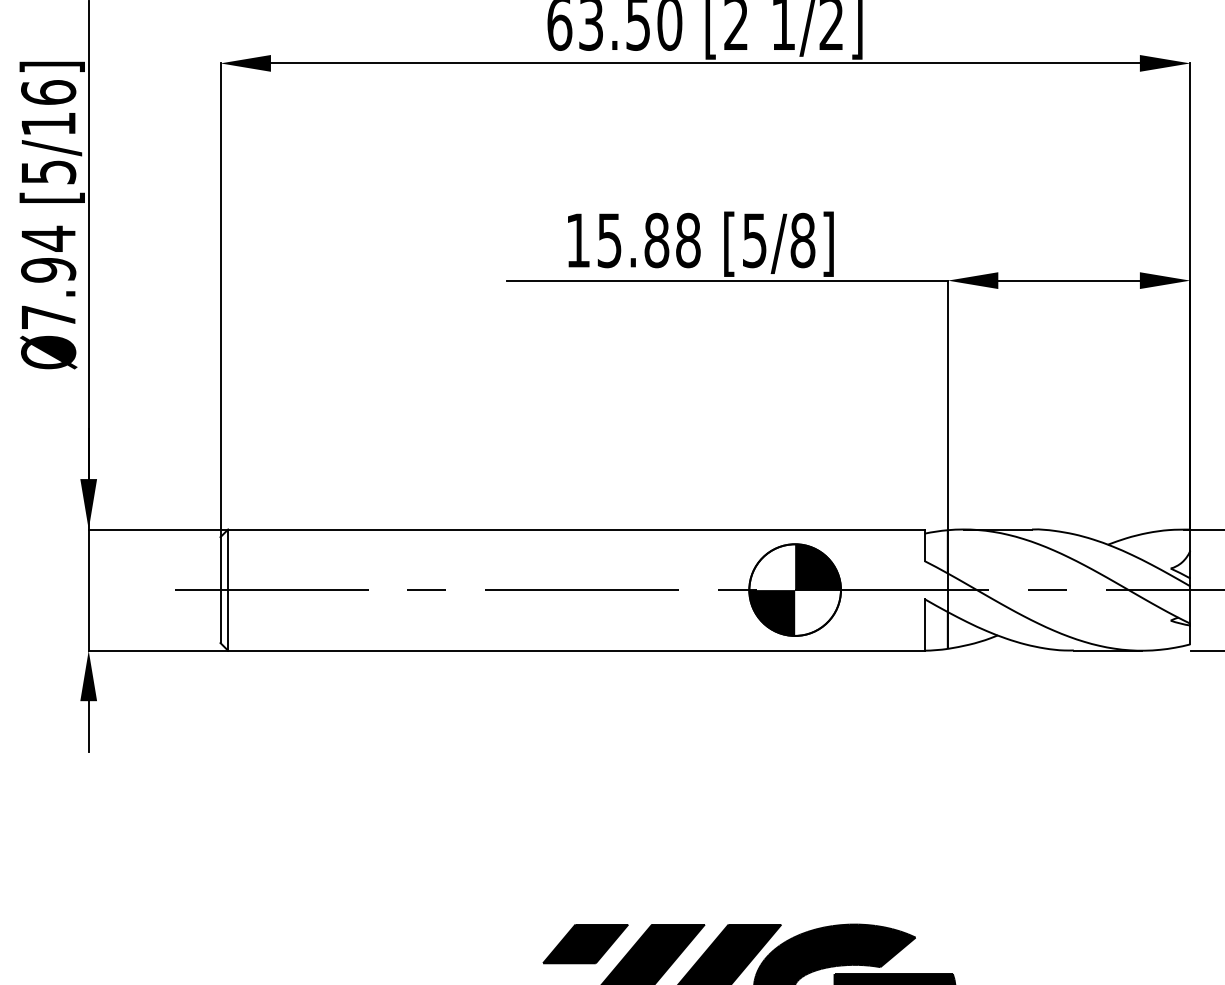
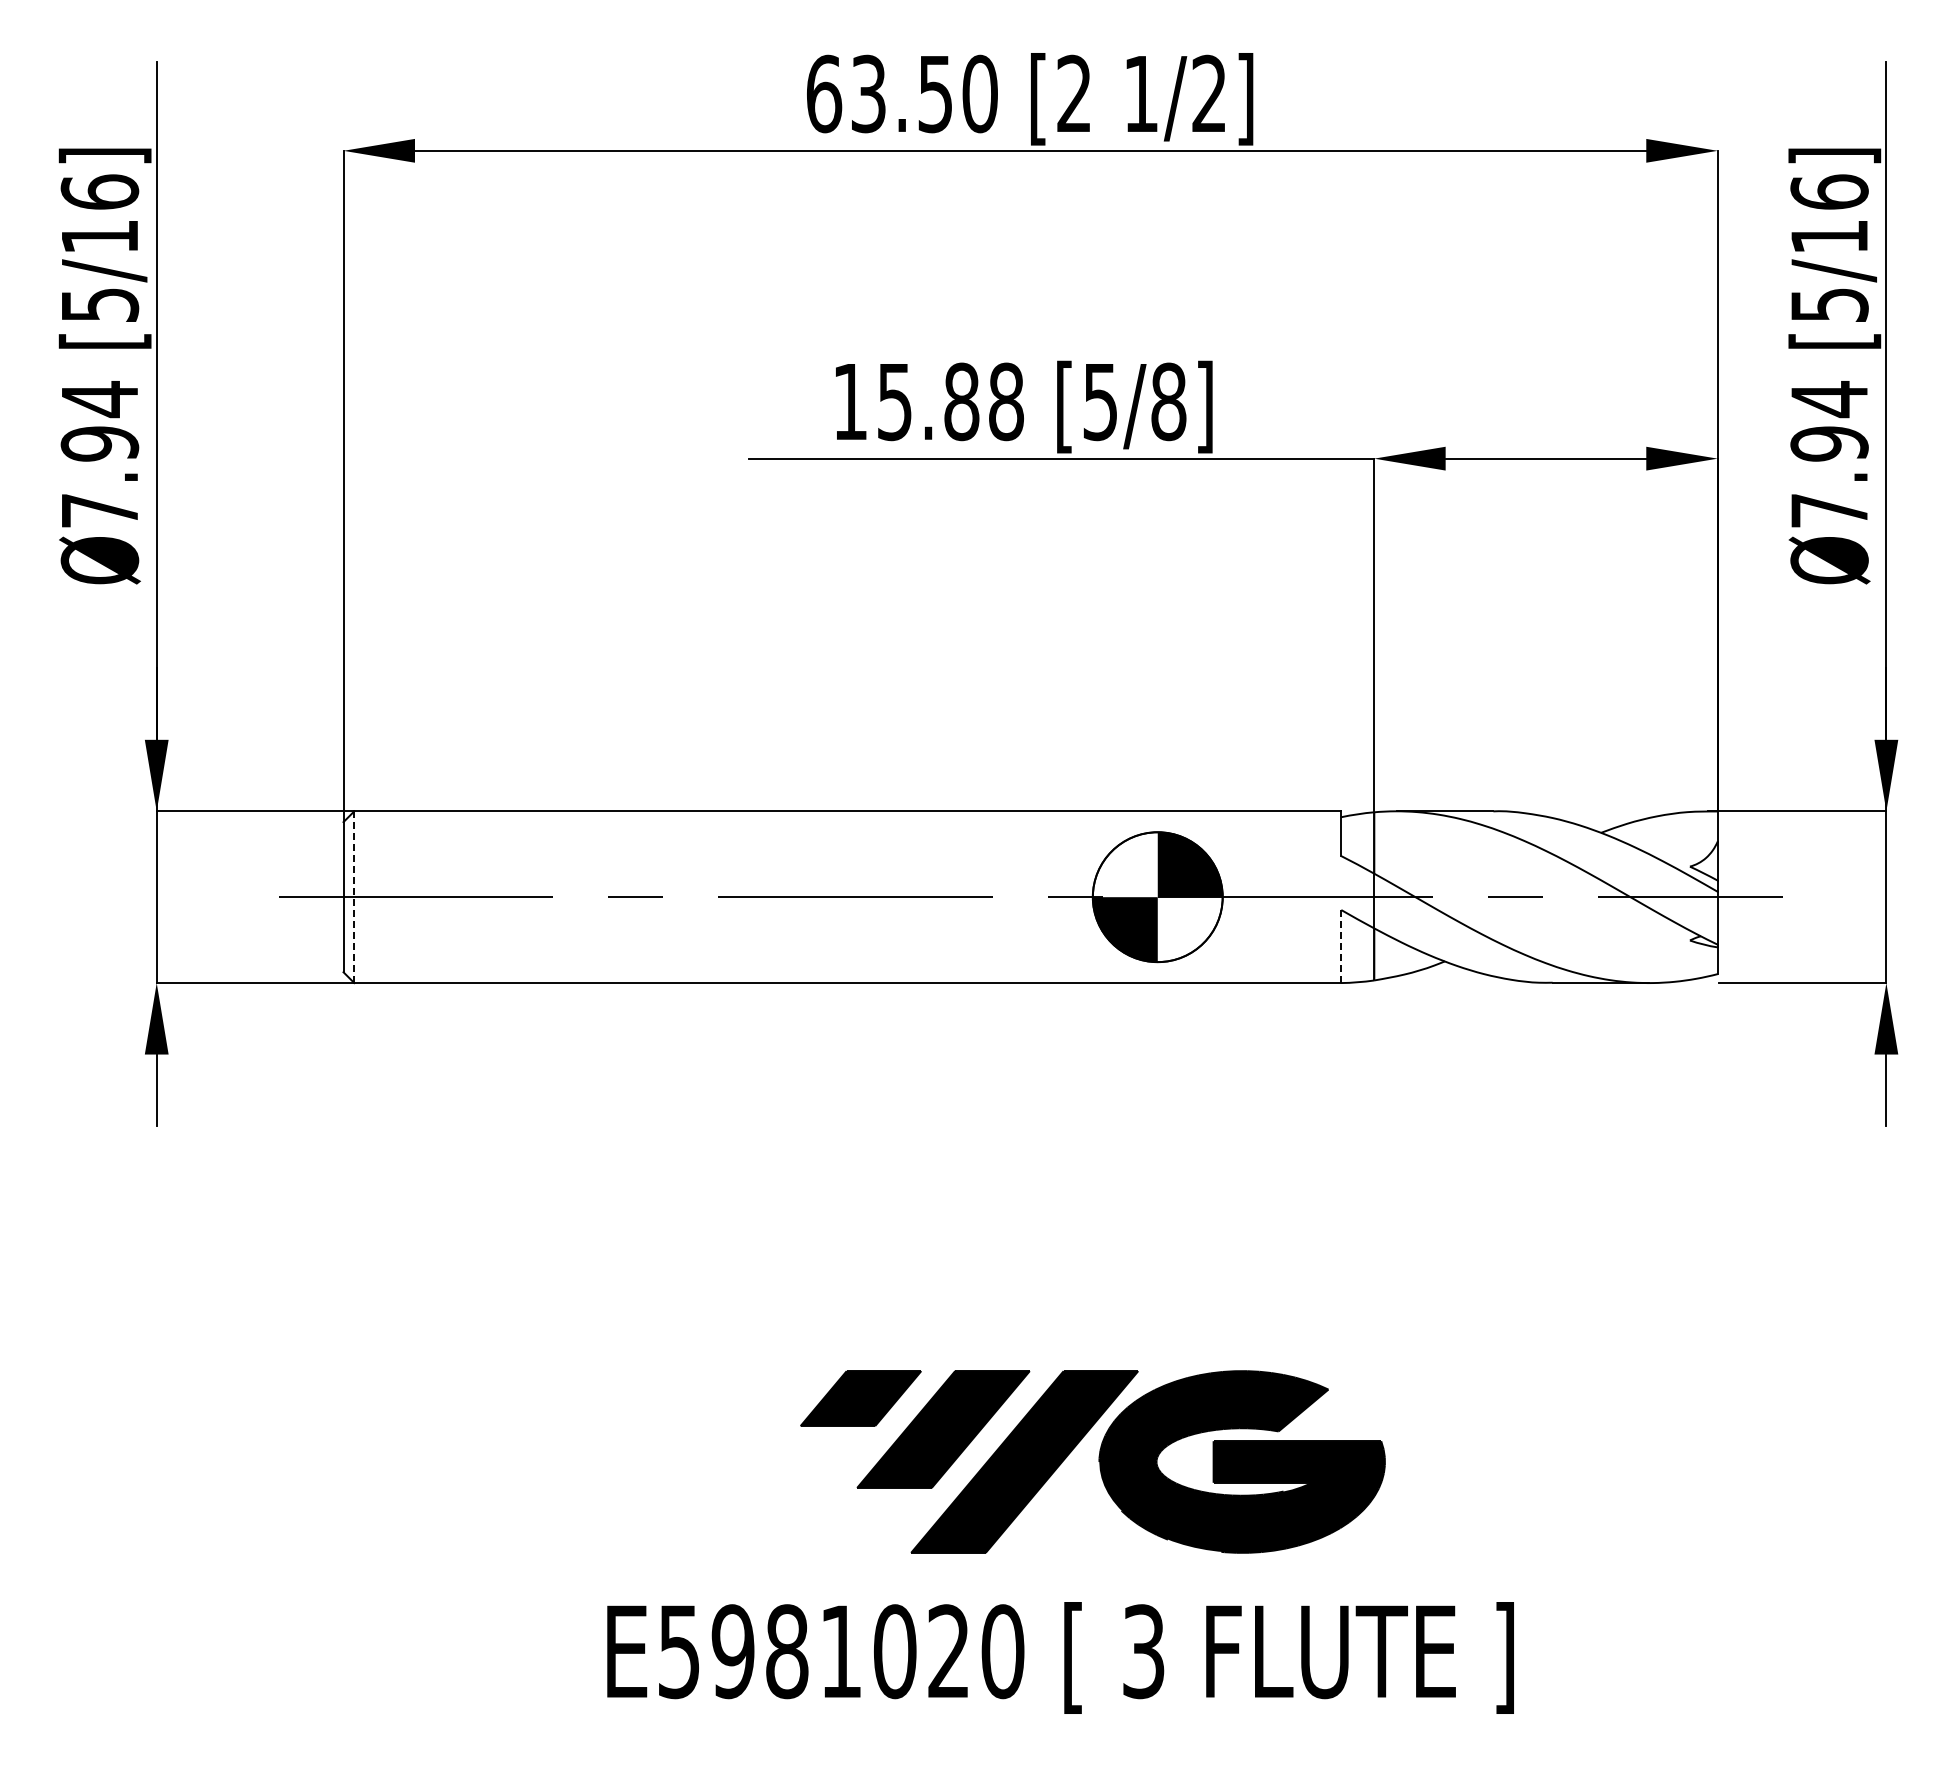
line: (228, 590) -> (354, 897), solid -> dashed
line: (924, 624) -> (1341, 946), solid -> dashed

